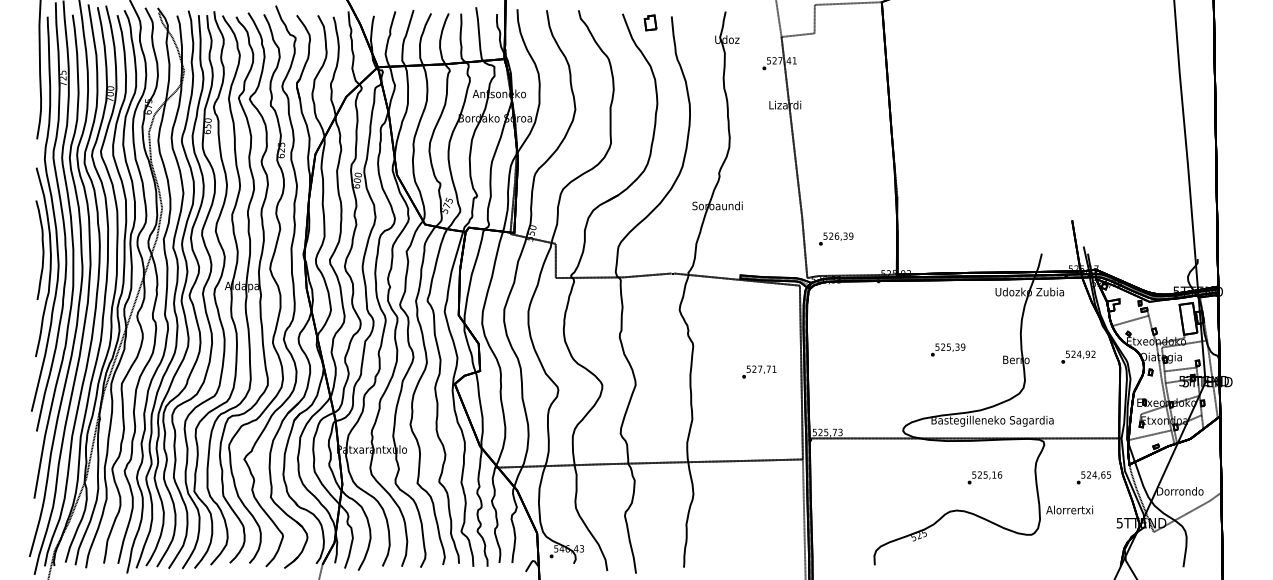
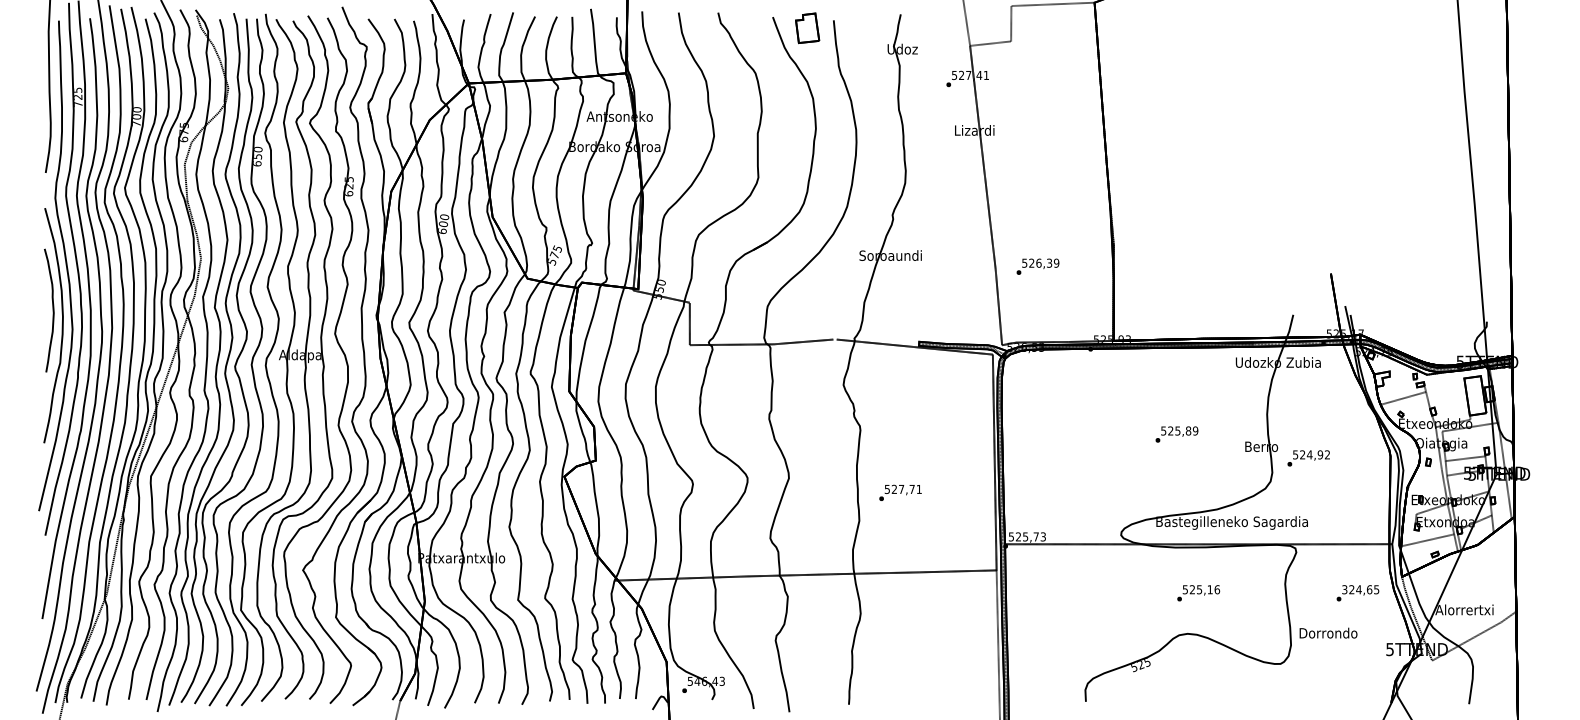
part: (650, 23) -> (807, 28), size x1.6
text: (835, 238) -> (1037, 266), moved
text: (957, 346) -> (1188, 430), 525,39 -> 525,89
text: (1078, 357) -> (1308, 458), moved
text: (759, 371) -> (900, 492), moved
text: (1083, 474) -> (1344, 589), 524,65 -> 324,65
text: (984, 478) -> (1198, 593), moved
text: (1179, 490) -> (1464, 609), Dorrondo -> Alorrertxi
text: (1069, 509) -> (1327, 632), Alorrertxi -> Dorrondo

